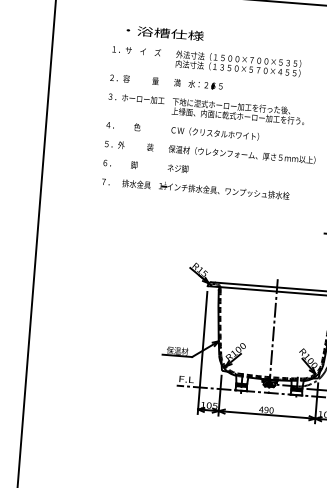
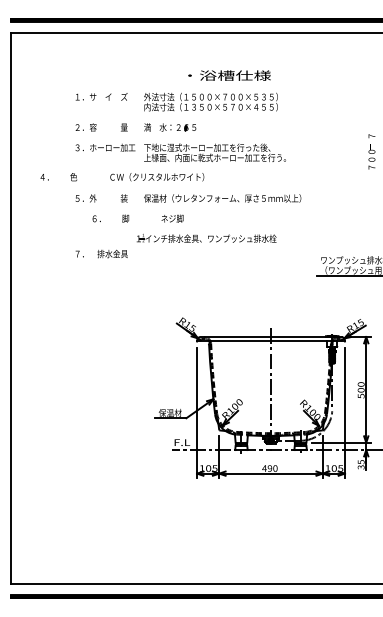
text: (165, 33) -> (229, 75), moved
text: (182, 131) -> (122, 177), moved
text: (145, 165) -> (137, 218), moved
text: (126, 183) -> (101, 253), moved

